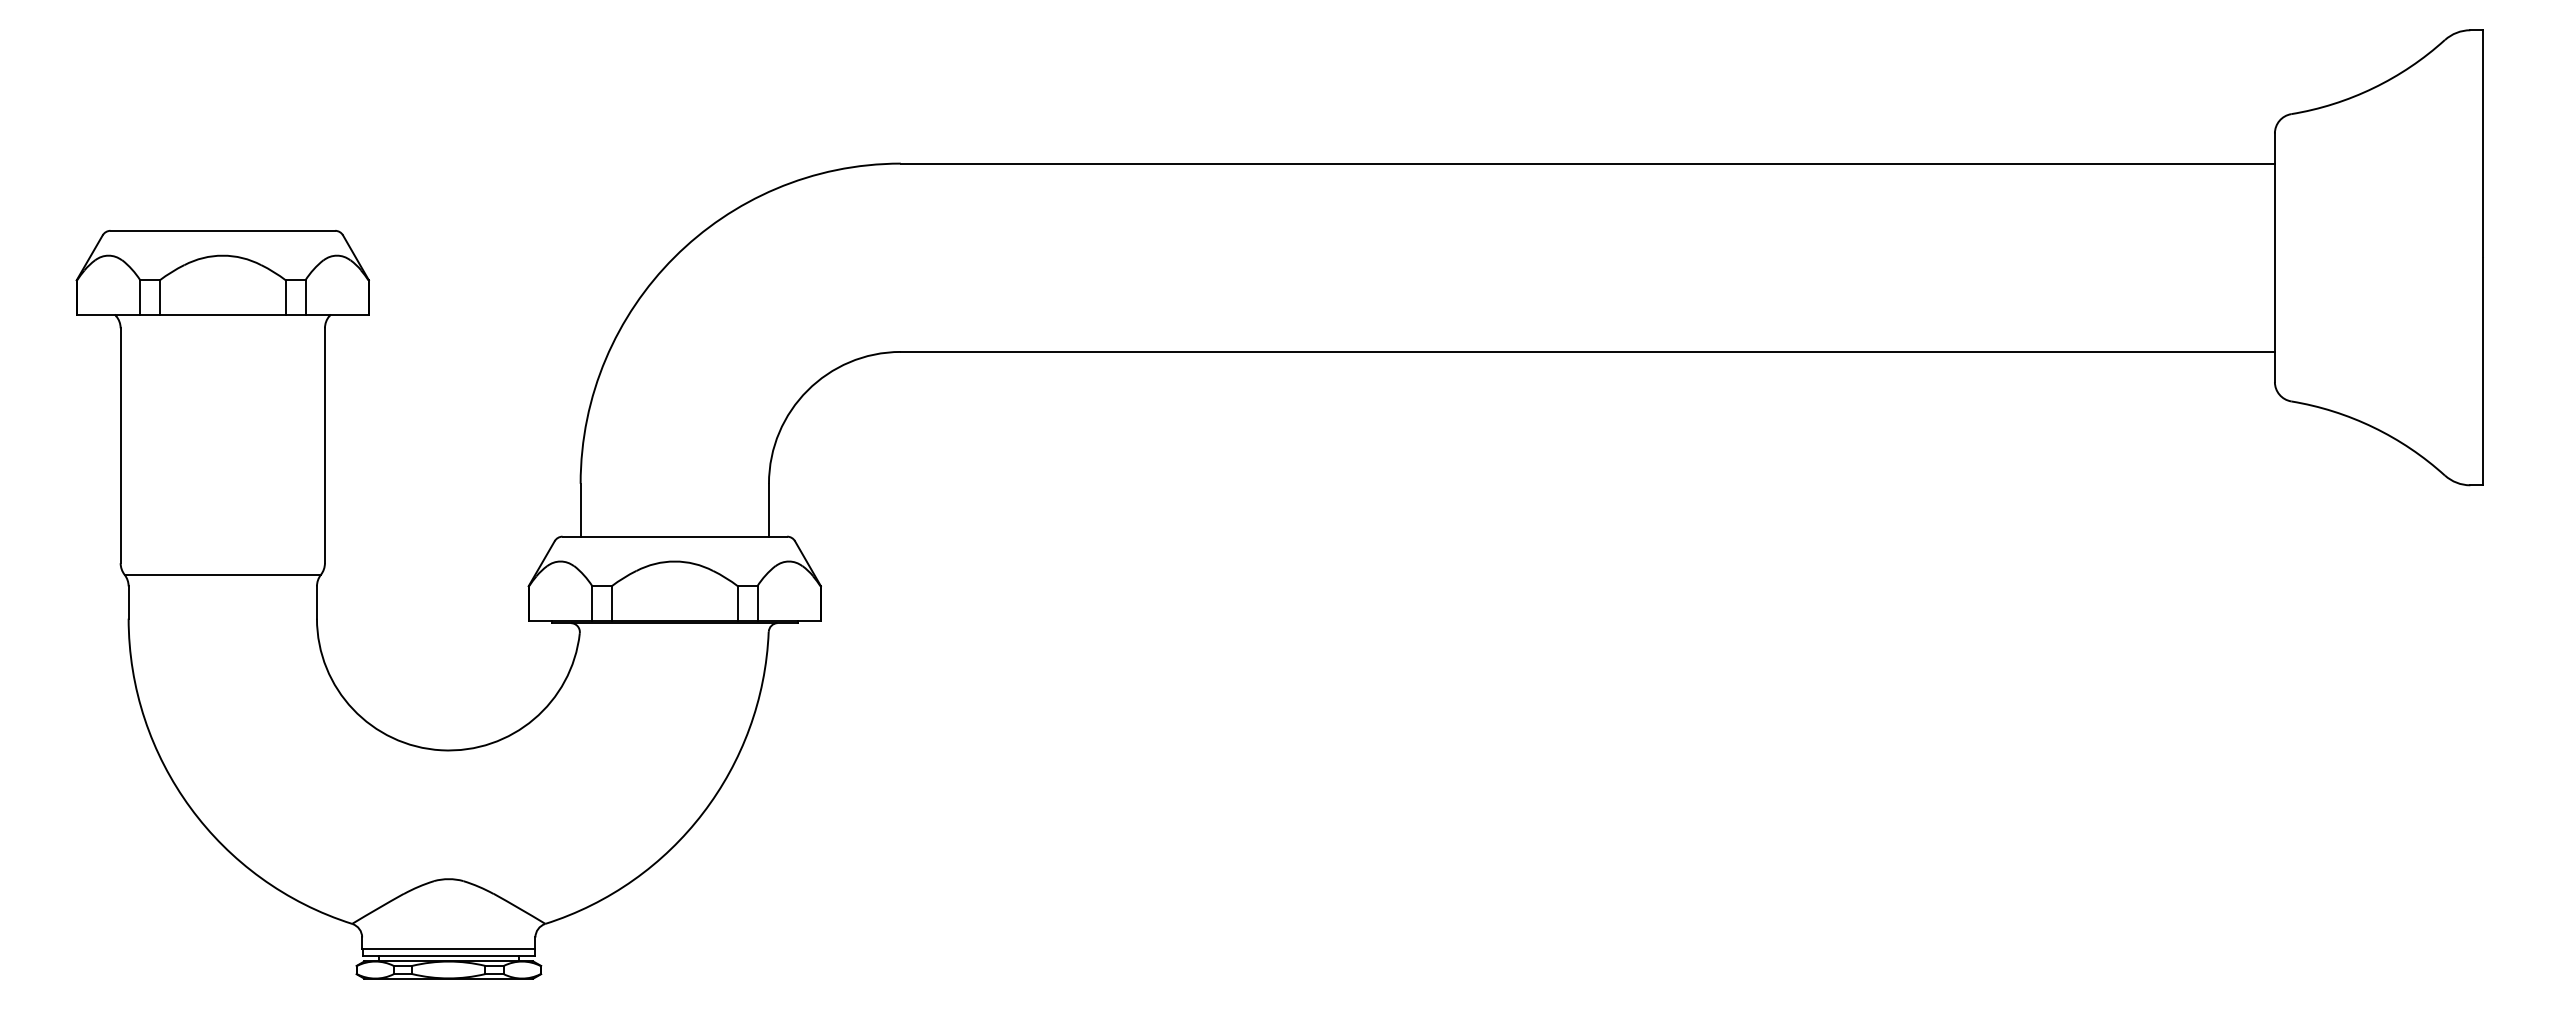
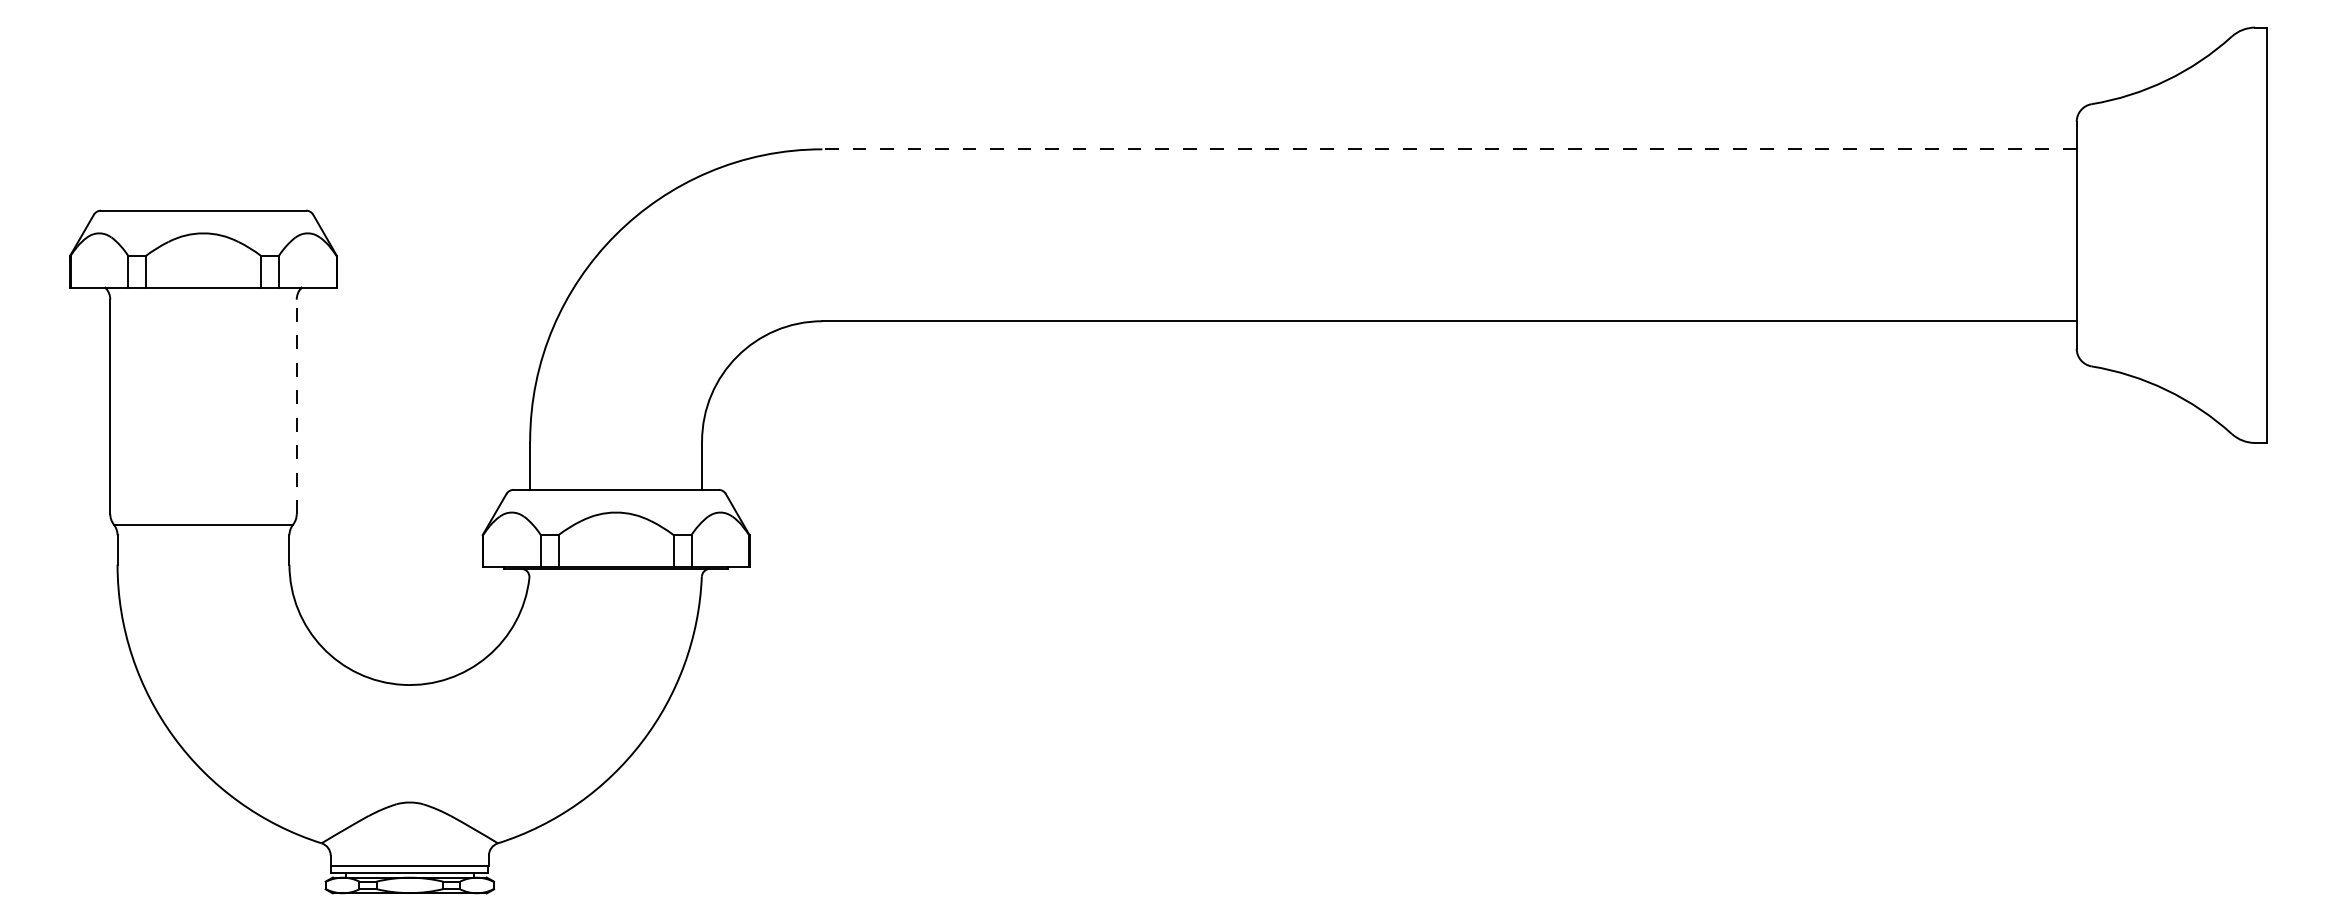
line: (1587, 163) -> (1449, 149), solid -> dashed
line: (324, 445) -> (296, 406), solid -> dashed

